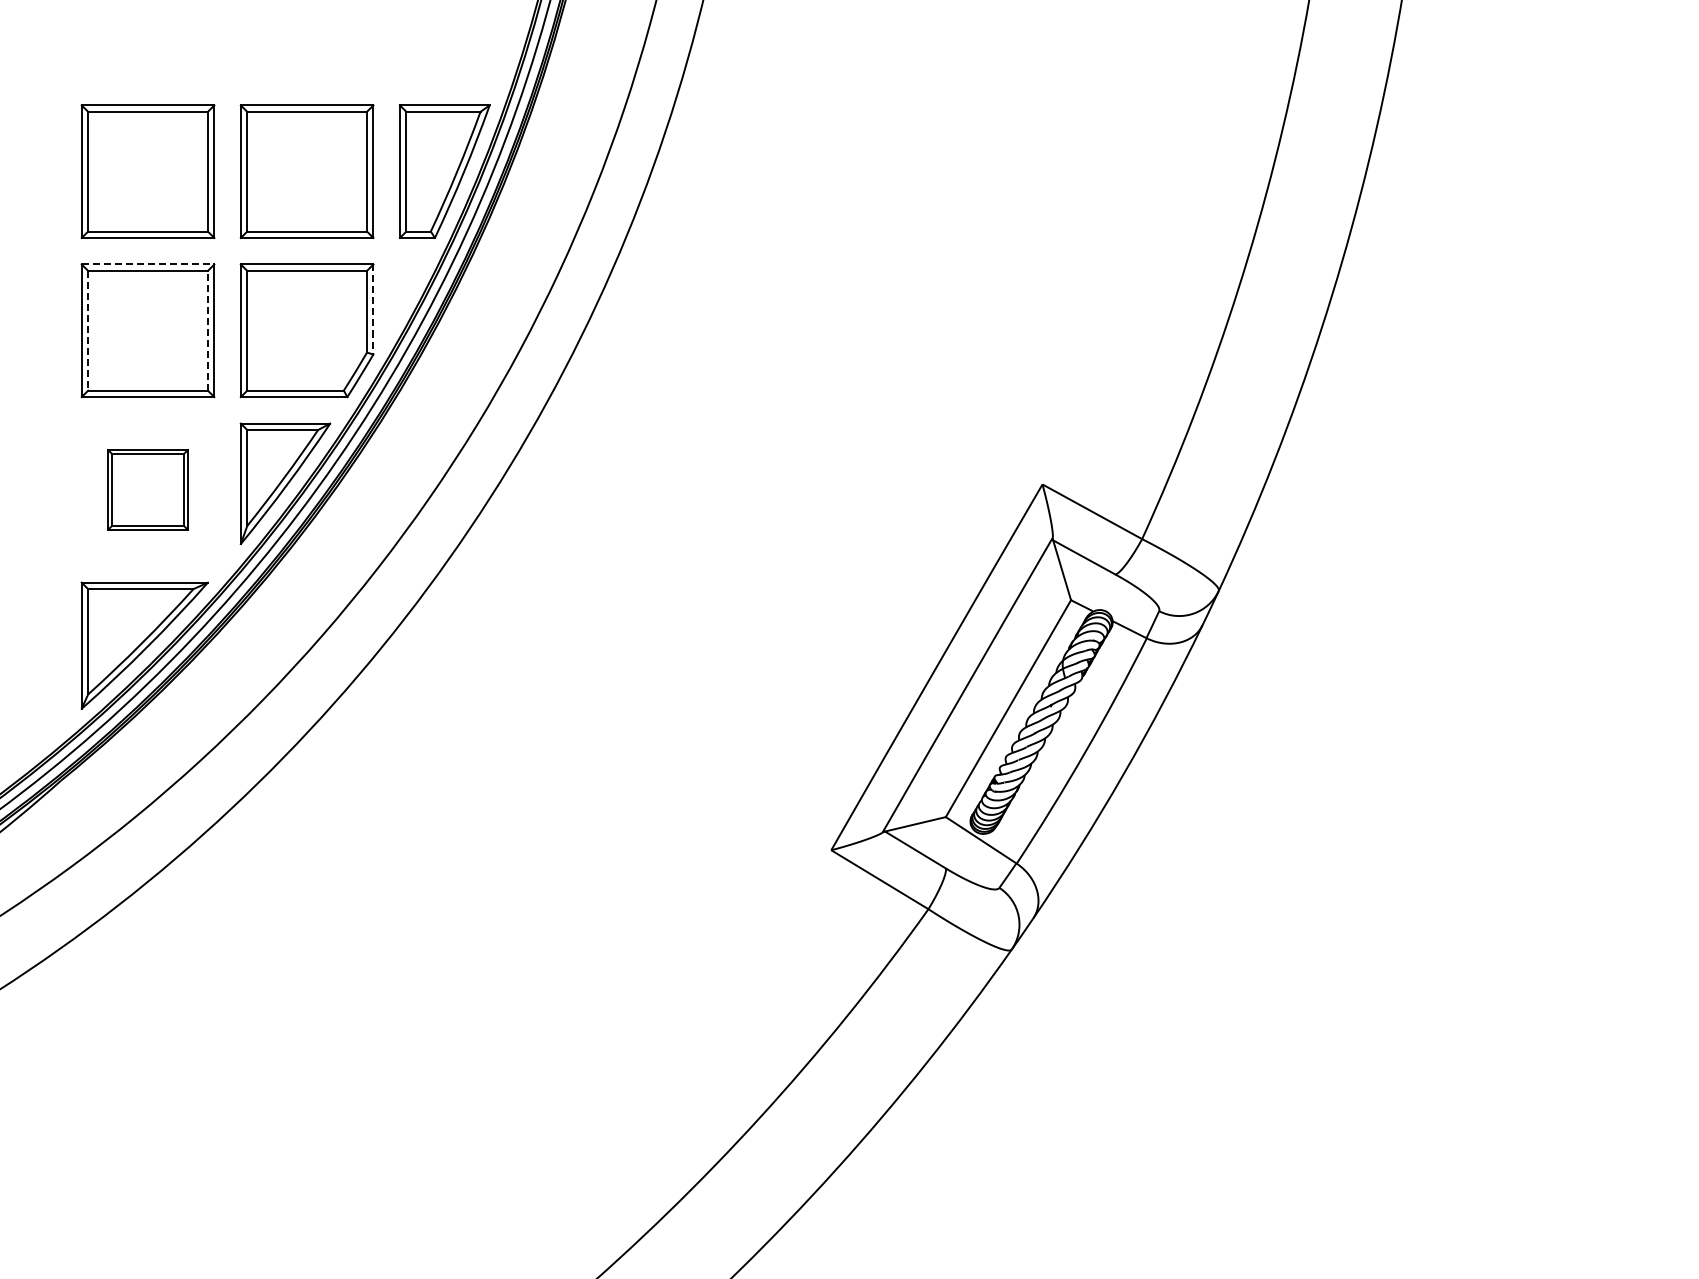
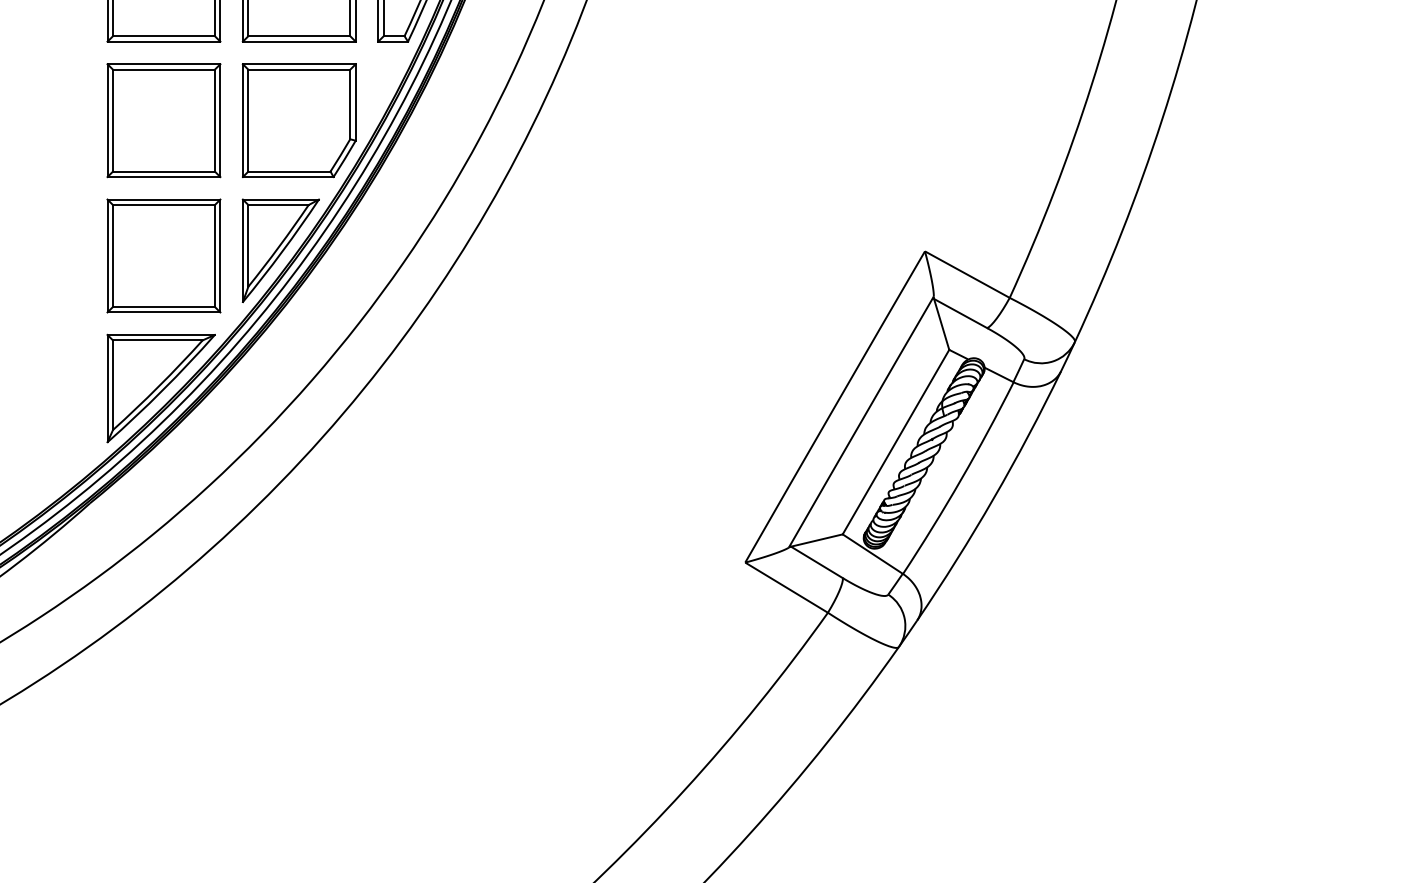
line: (148, 264) -> (164, 64), dashed -> solid
line: (373, 309) -> (355, 102), dashed -> solid
line: (88, 330) -> (113, 120), dashed -> solid
line: (207, 330) -> (214, 120), dashed -> solid
part: (147, 489) -> (163, 255), size x1.67

